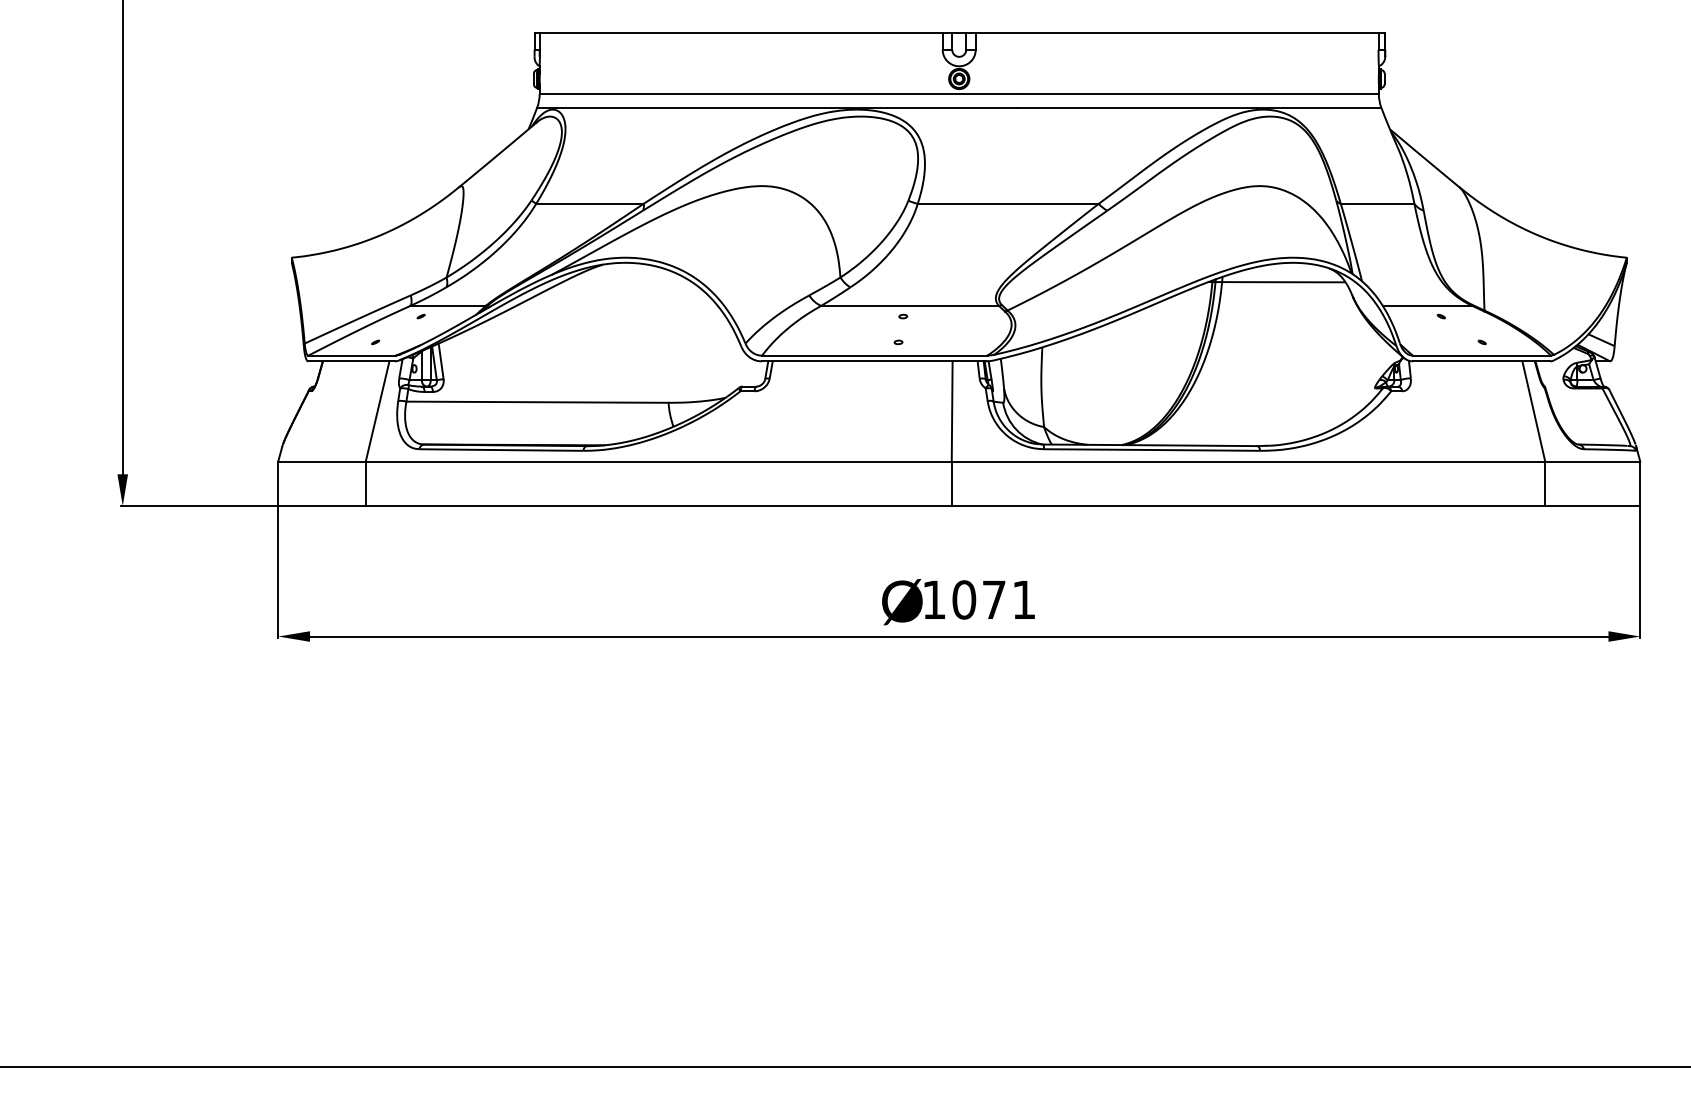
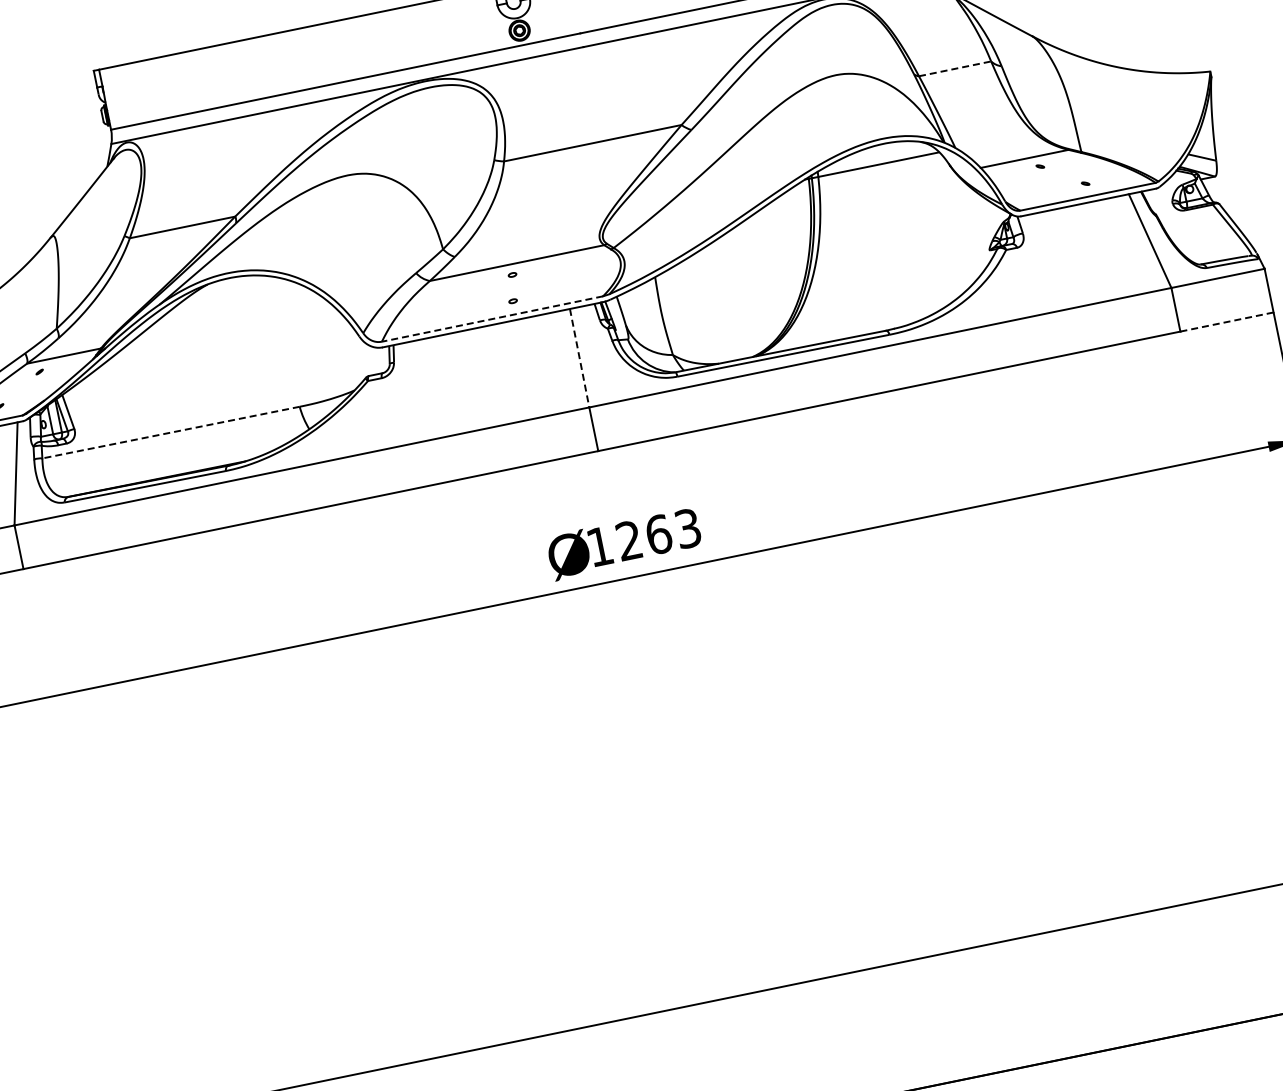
line: (1377, 203) -> (954, 68), solid -> dashed
line: (874, 355) -> (492, 318), solid -> dashed
line: (537, 402) -> (171, 432), solid -> dashed
line: (952, 412) -> (580, 359), solid -> dashed
line: (1592, 506) -> (1226, 322), solid -> dashed
text: (993, 599) -> (658, 534), 1071 -> 1263

